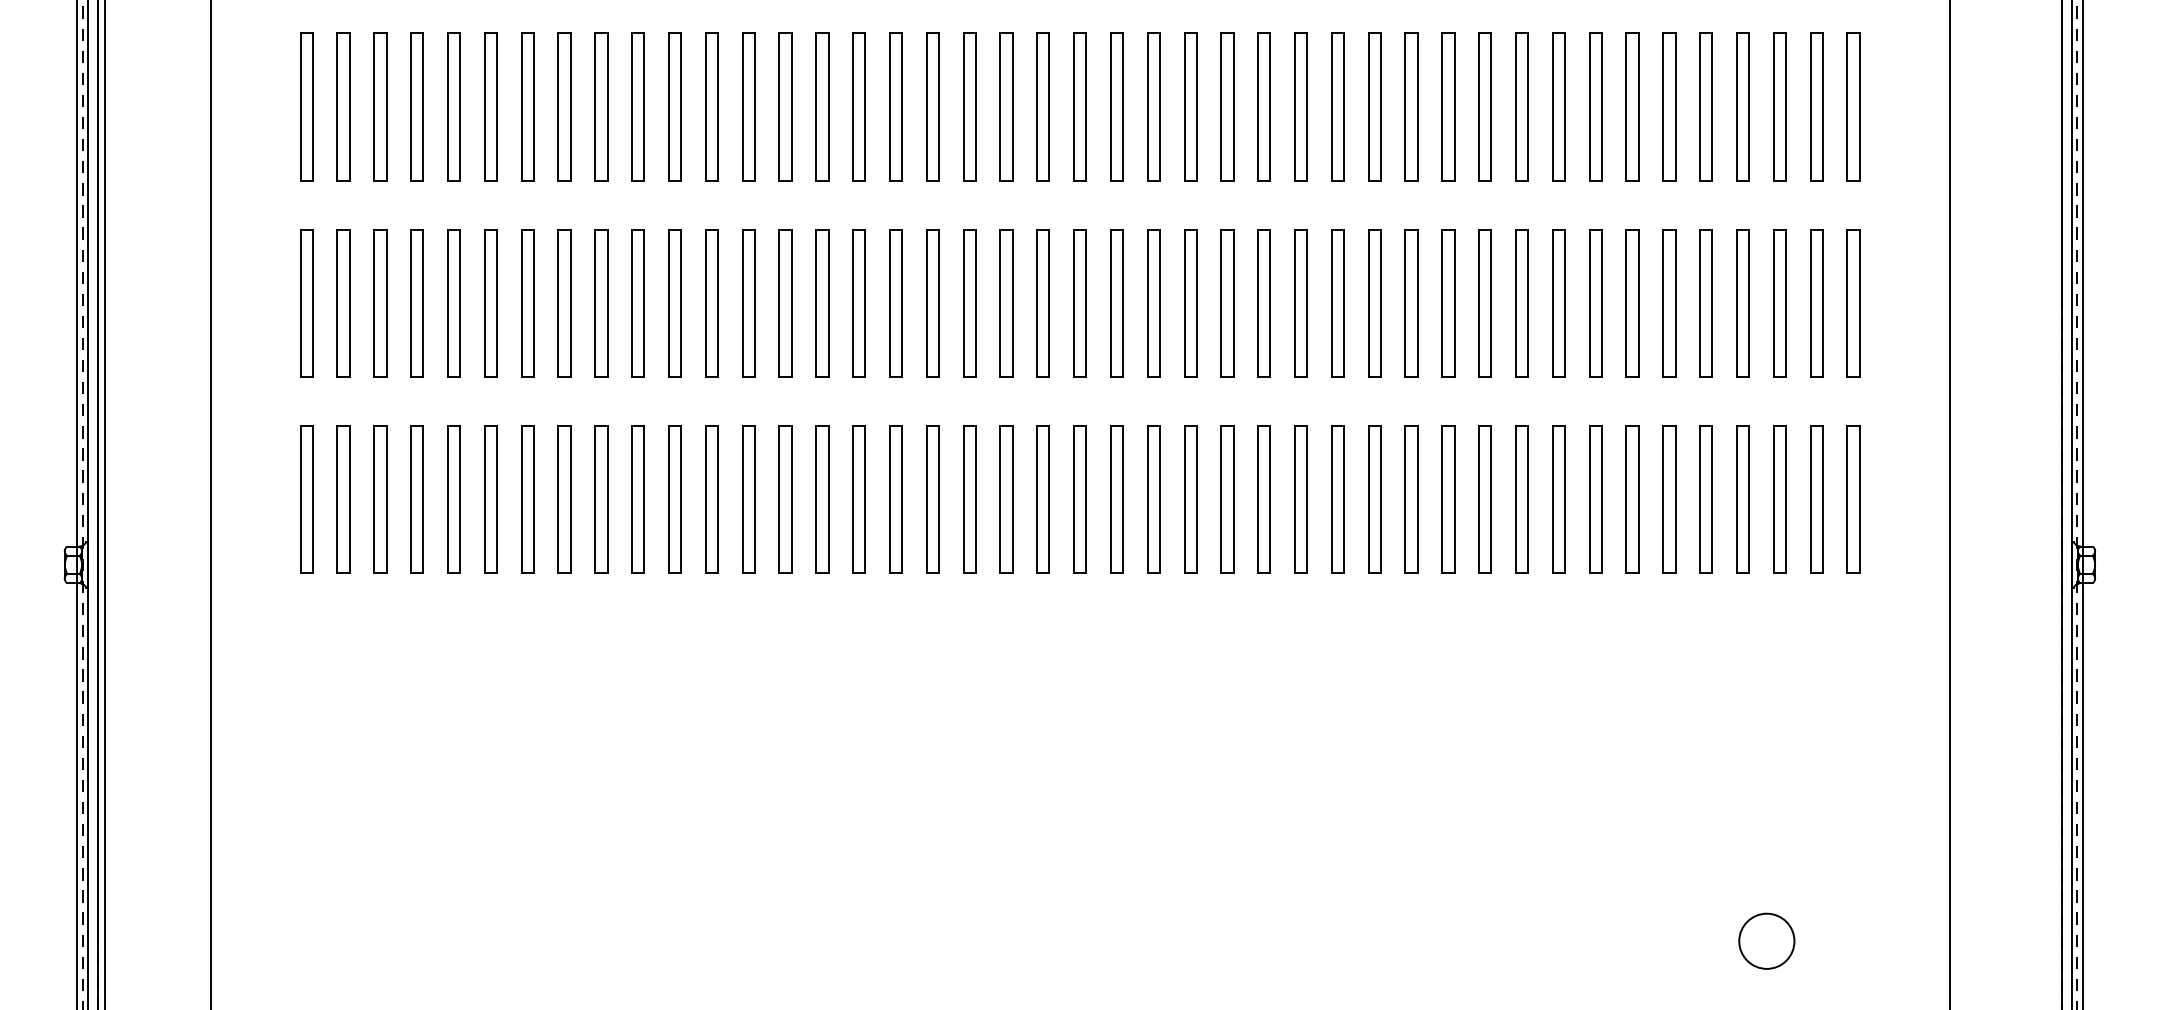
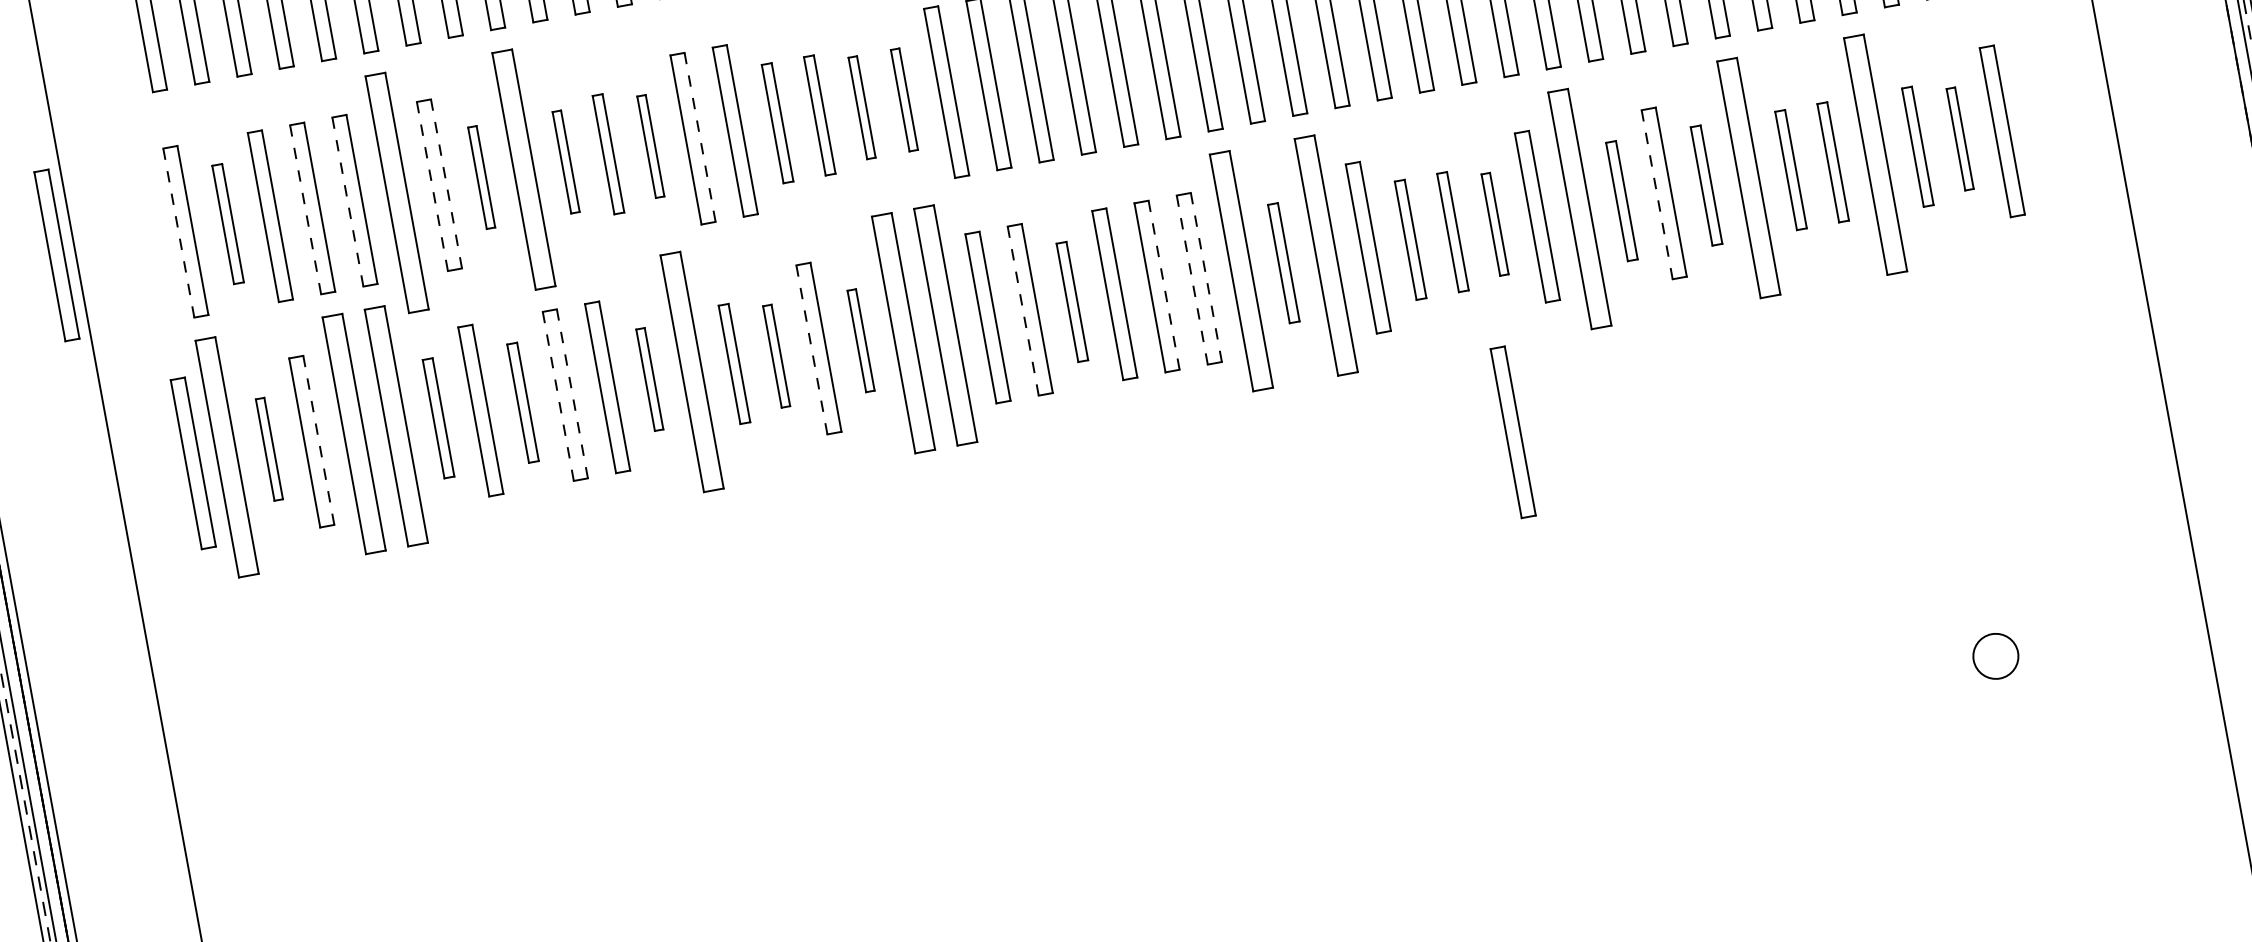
part: (194, 303) -> (57, 255), added
line: (300, 303) -> (178, 233), solid -> dashed
part: (343, 303) -> (228, 224), size x0.7
line: (411, 303) -> (306, 209), solid -> dashed
line: (447, 303) -> (347, 202), solid -> dashed
part: (490, 303) -> (396, 193), size x1.4
line: (521, 303) -> (432, 186), solid -> dashed
line: (533, 303) -> (446, 184), solid -> dashed
part: (564, 303) -> (481, 177), size x0.6
part: (601, 303) -> (524, 169), size x1.4
part: (637, 303) -> (565, 162), size x0.6
part: (674, 303) -> (607, 154), size x0.7
part: (711, 303) -> (650, 146), size x0.6
line: (754, 303) -> (699, 137), solid -> dashed
part: (822, 303) -> (777, 123), size x0.7
part: (858, 303) -> (819, 115), size x0.7
part: (895, 303) -> (861, 107), size x0.6
part: (932, 303) -> (904, 100), size x0.6
part: (276, 499) -> (192, 463), added
part: (306, 499) -> (226, 456), size x1.4
part: (343, 499) -> (269, 449), size x0.6
line: (386, 499) -> (318, 440), solid -> dashed
part: (416, 499) -> (353, 433), size x1.4
part: (453, 499) -> (395, 425), size x1.4
part: (490, 499) -> (438, 418), size x0.7
part: (564, 499) -> (522, 402), size x0.7
line: (595, 499) -> (558, 396), solid -> dashed
line: (607, 499) -> (572, 393), solid -> dashed
part: (674, 499) -> (649, 379), size x0.6
part: (711, 499) -> (691, 371), size x1.4
part: (748, 499) -> (734, 363), size x0.7
part: (785, 499) -> (776, 356), size x0.6
line: (816, 499) -> (812, 349), solid -> dashed
part: (858, 499) -> (860, 340), size x0.6
part: (895, 499) -> (902, 332), size x1.4
part: (932, 499) -> (945, 325), size x1.4
line: (1000, 499) -> (1023, 310), solid -> dashed
part: (1042, 499) -> (1071, 301), size x0.7
line: (1123, 499) -> (1164, 284), solid -> dashed
line: (1147, 499) -> (1192, 279), solid -> dashed
line: (1159, 499) -> (1205, 277), solid -> dashed
part: (1190, 499) -> (1241, 270), size x1.4
part: (1227, 499) -> (1283, 262), size x0.7
part: (1263, 499) -> (1325, 255), size x1.4
part: (1337, 499) -> (1410, 239), size x0.7
part: (1374, 499) -> (1452, 231), size x0.7
part: (1411, 499) -> (1495, 224), size x0.6
part: (1484, 499) -> (1578, 208), size x1.4
part: (1521, 499) -> (1621, 201), size x0.7
line: (1552, 499) -> (1656, 194), solid -> dashed
part: (1595, 499) -> (1706, 185), size x0.7
part: (1632, 499) -> (1748, 177), size x1.4
part: (1669, 499) -> (1791, 169), size x0.7
part: (1705, 499) -> (1832, 162), size x0.7
part: (1742, 499) -> (1874, 154), size x1.4
part: (1779, 499) -> (1917, 146), size x0.7
part: (1816, 499) -> (1959, 138), size x0.6
part: (1394, 677) -> (1512, 432), added
circle: (1766, 940) -> (1995, 655), size x0.7

